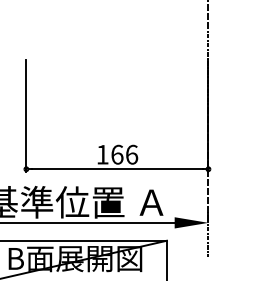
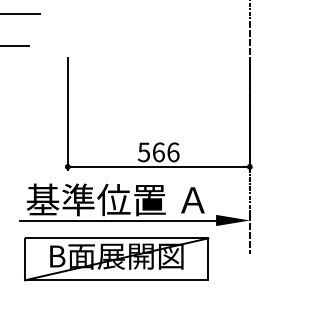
text: (102, 154) -> (143, 152), 166 -> 566

